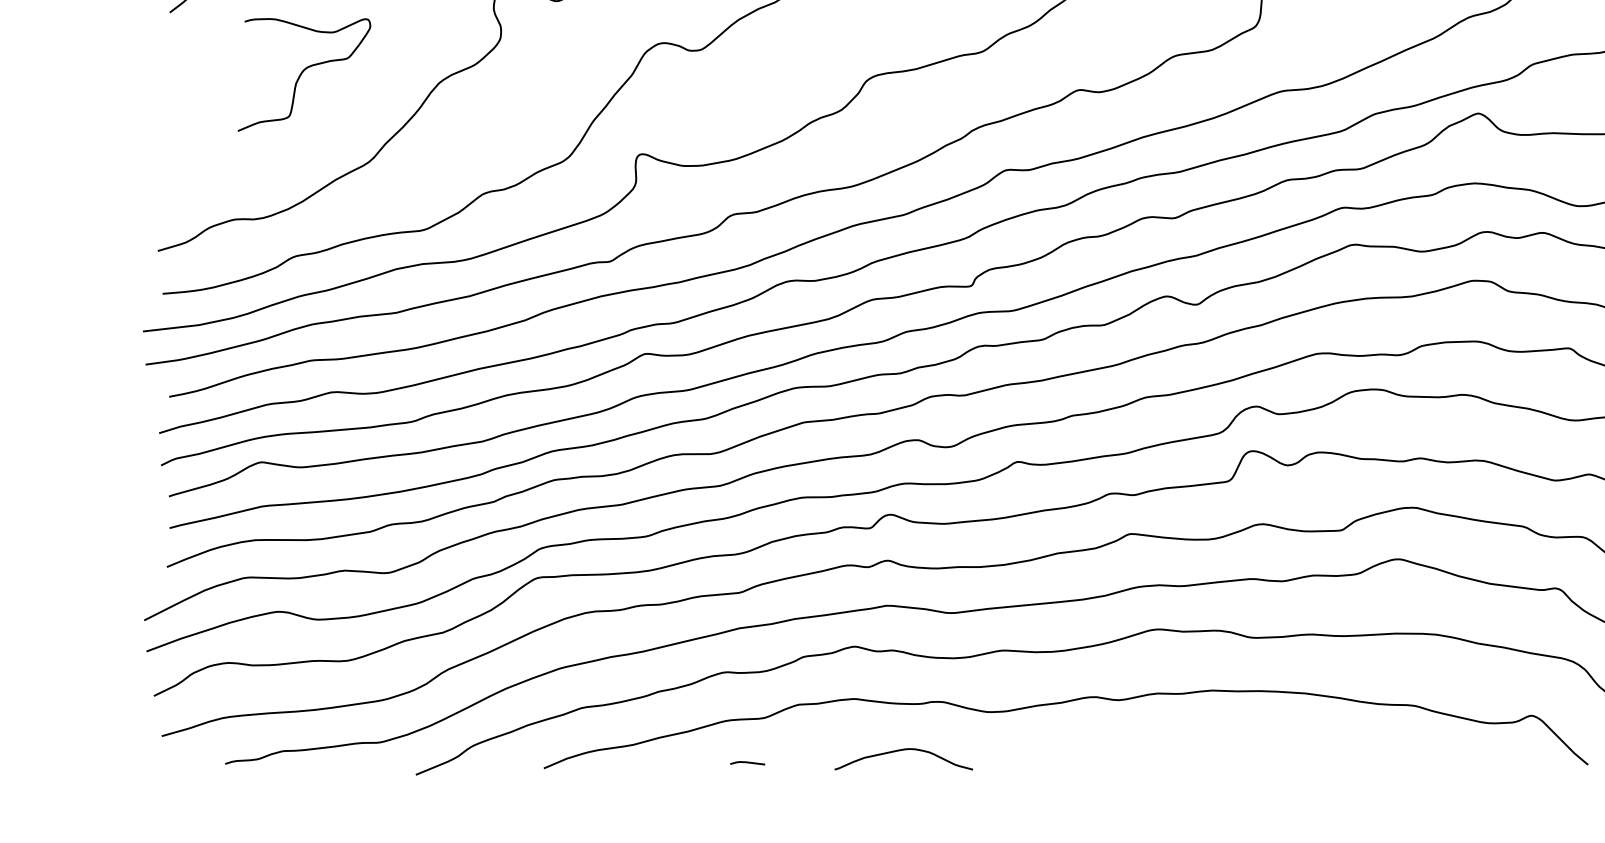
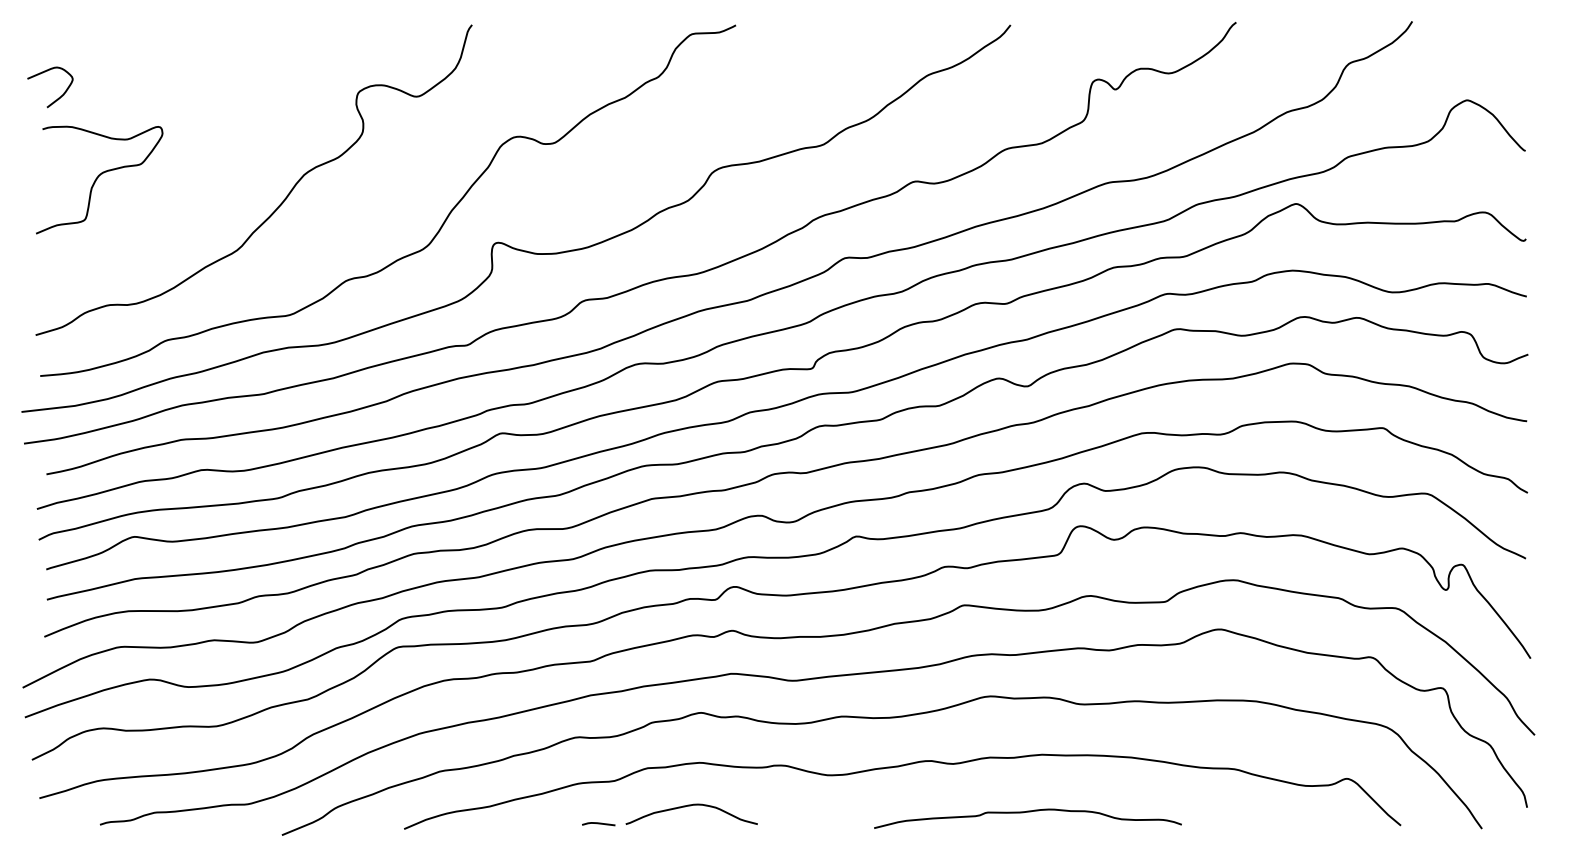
curve: (303, 73) -> (98, 178), moved
curve: (902, 751) -> (690, 806), moved
curve: (1196, 751) -> (1027, 812), added

